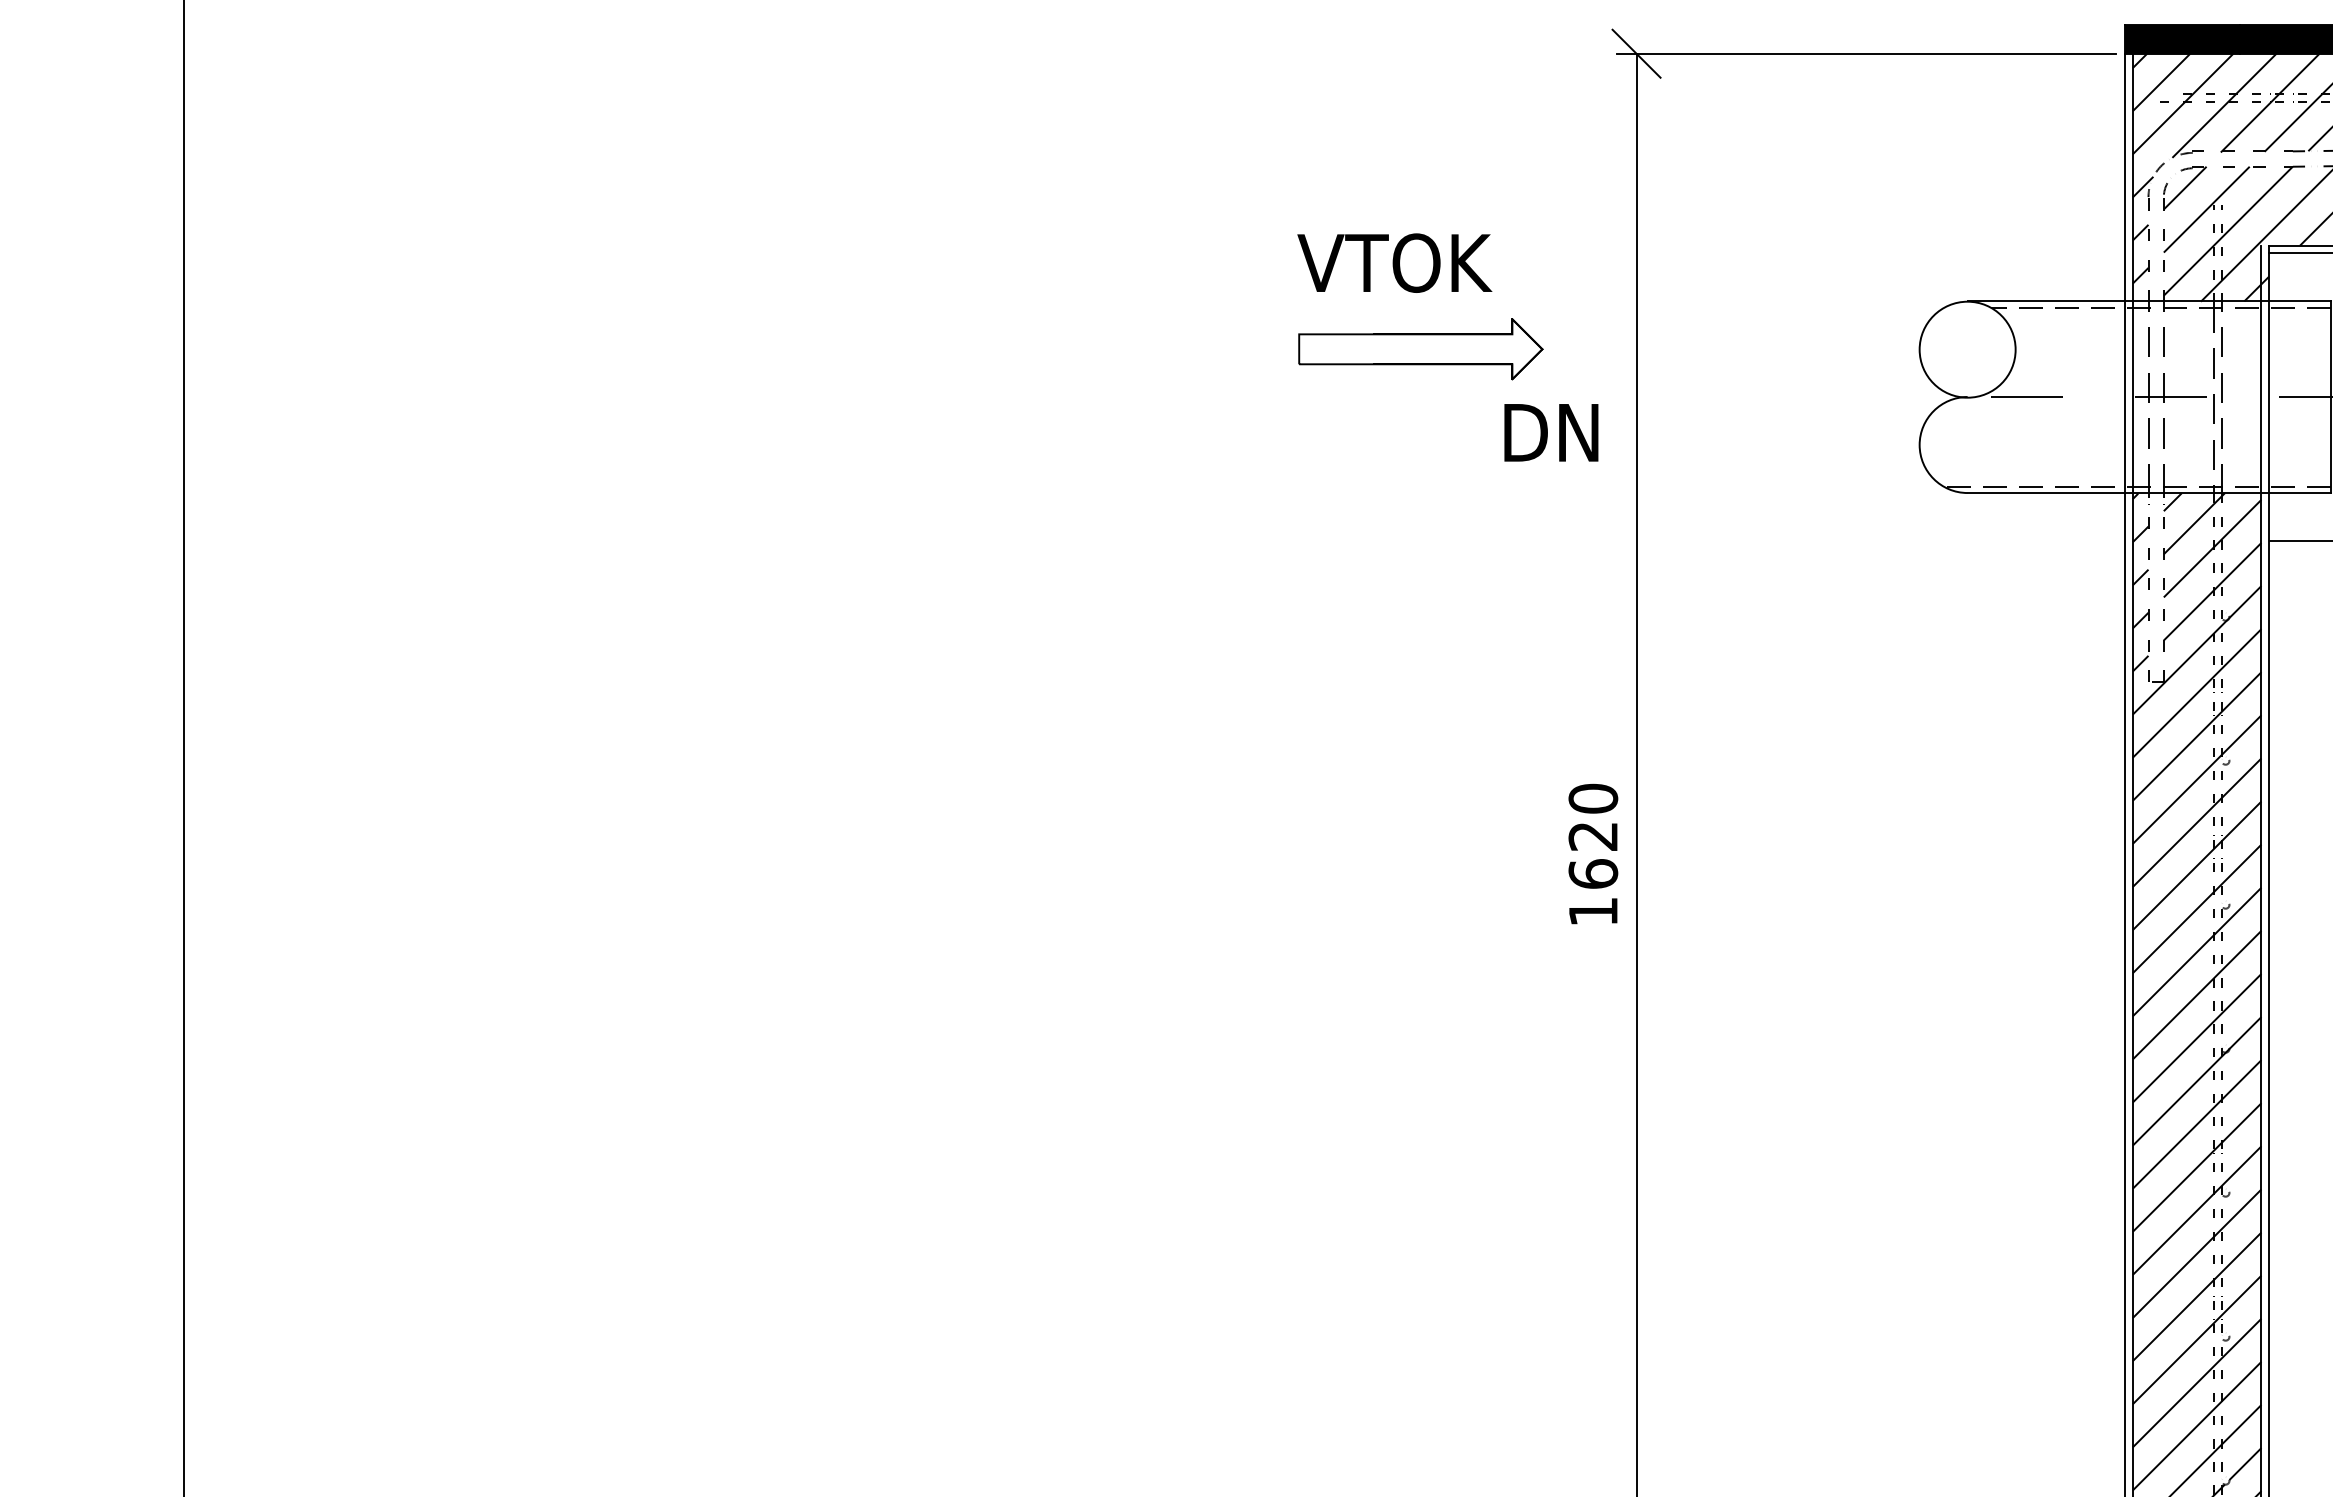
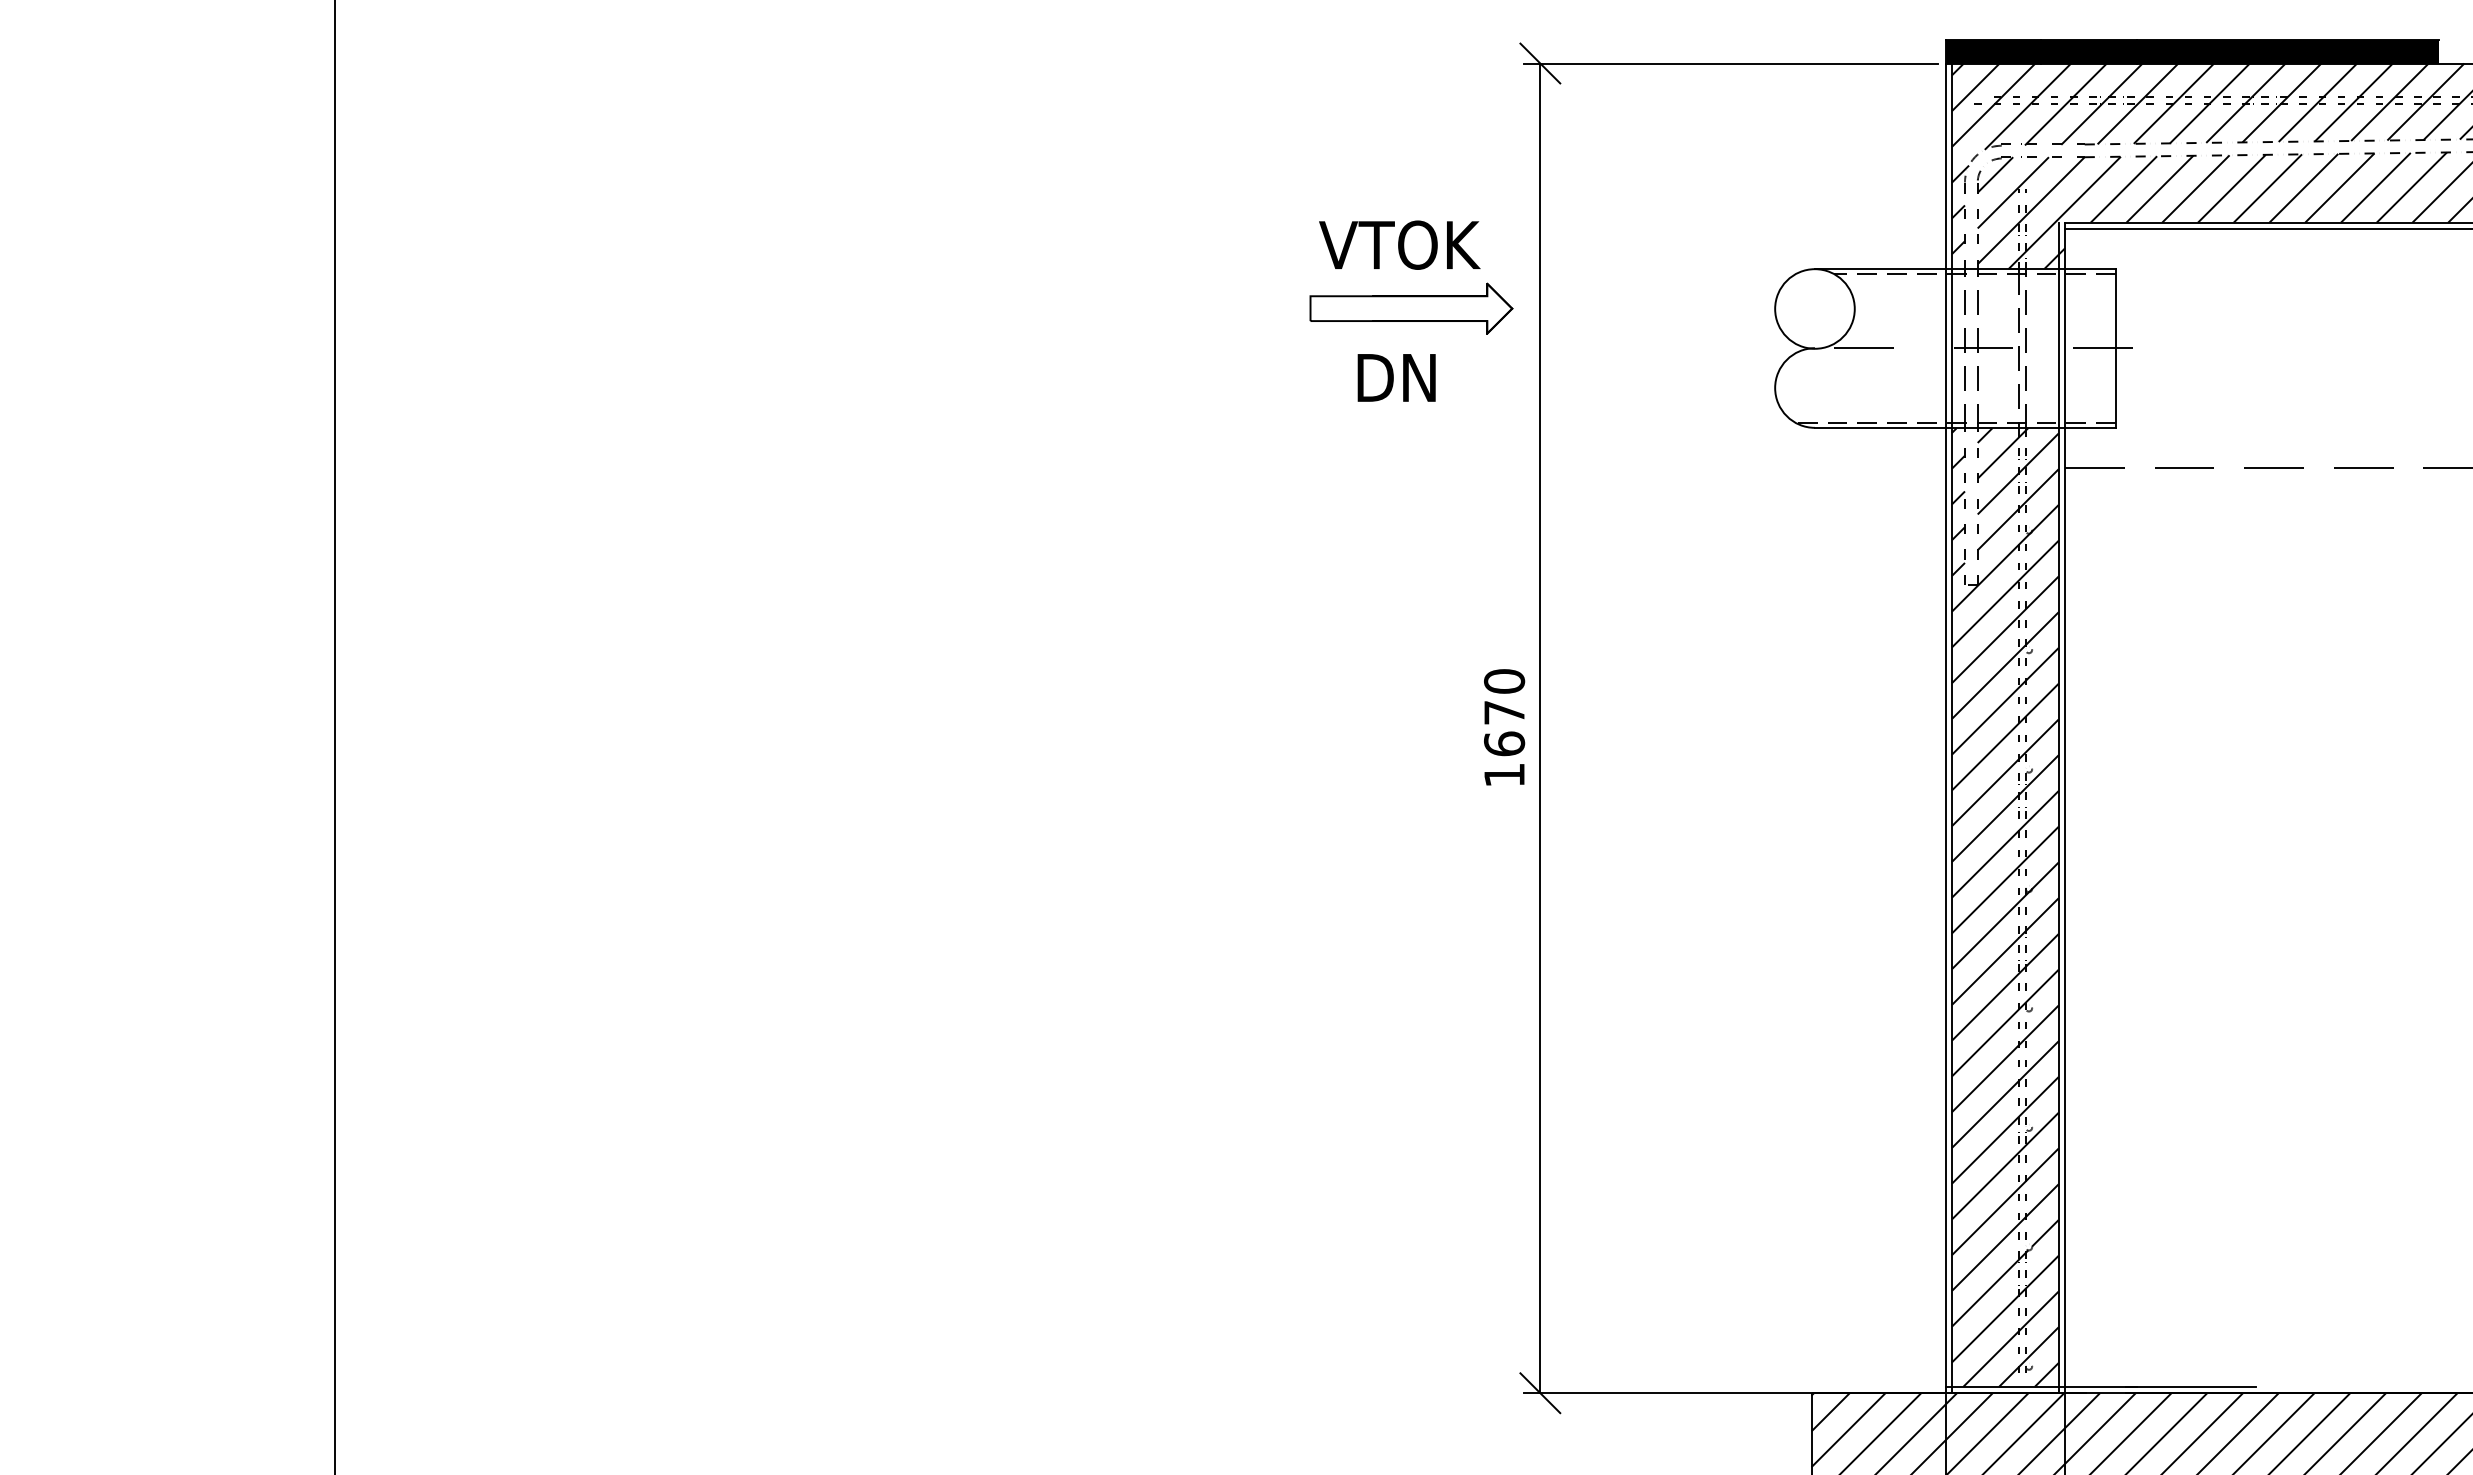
text: (1394, 262) -> (1399, 244), moved
part: (1420, 349) -> (1411, 308), moved
text: (1551, 432) -> (1396, 377), moved
text: (1593, 836) -> (1504, 712), 1620 -> 1670

